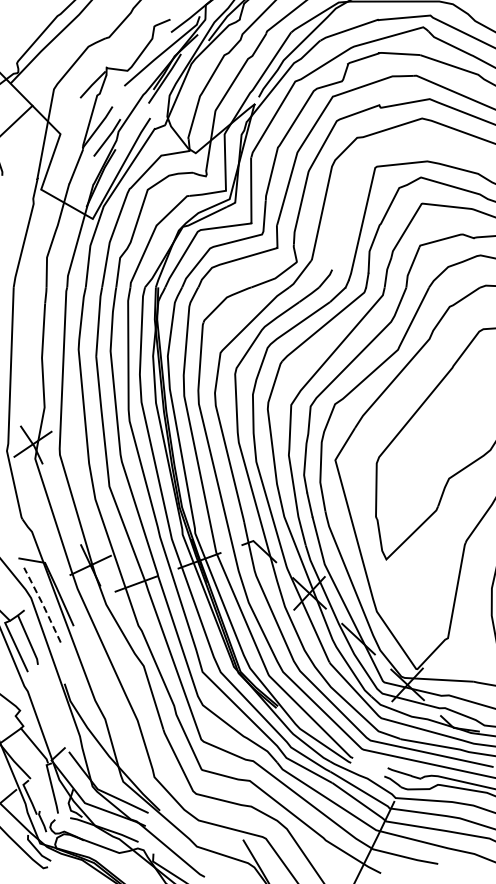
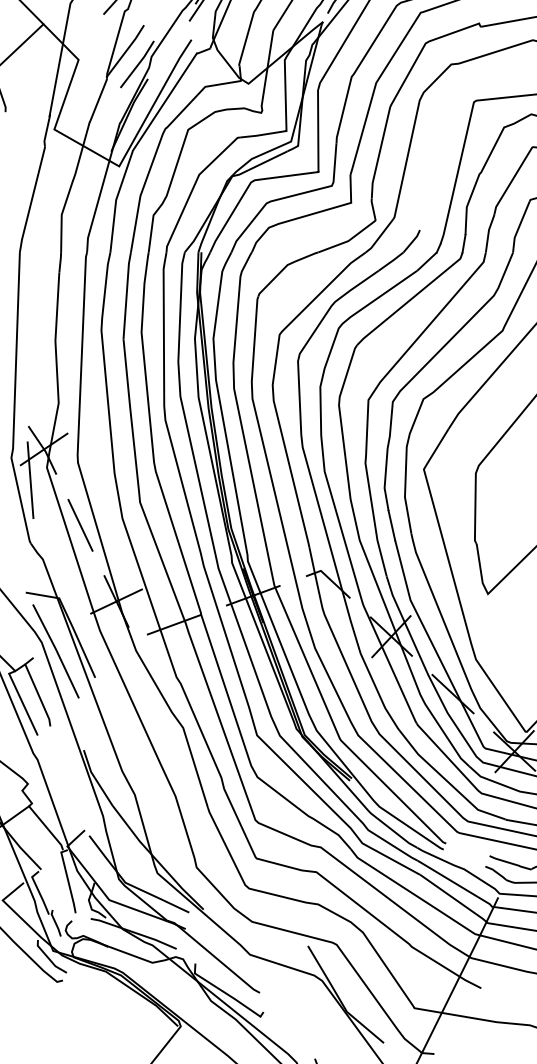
line: (21, 468) -> (29, 479), added
line: (61, 504) -> (79, 525), added
line: (42, 604) -> (56, 650), dashed -> solid

